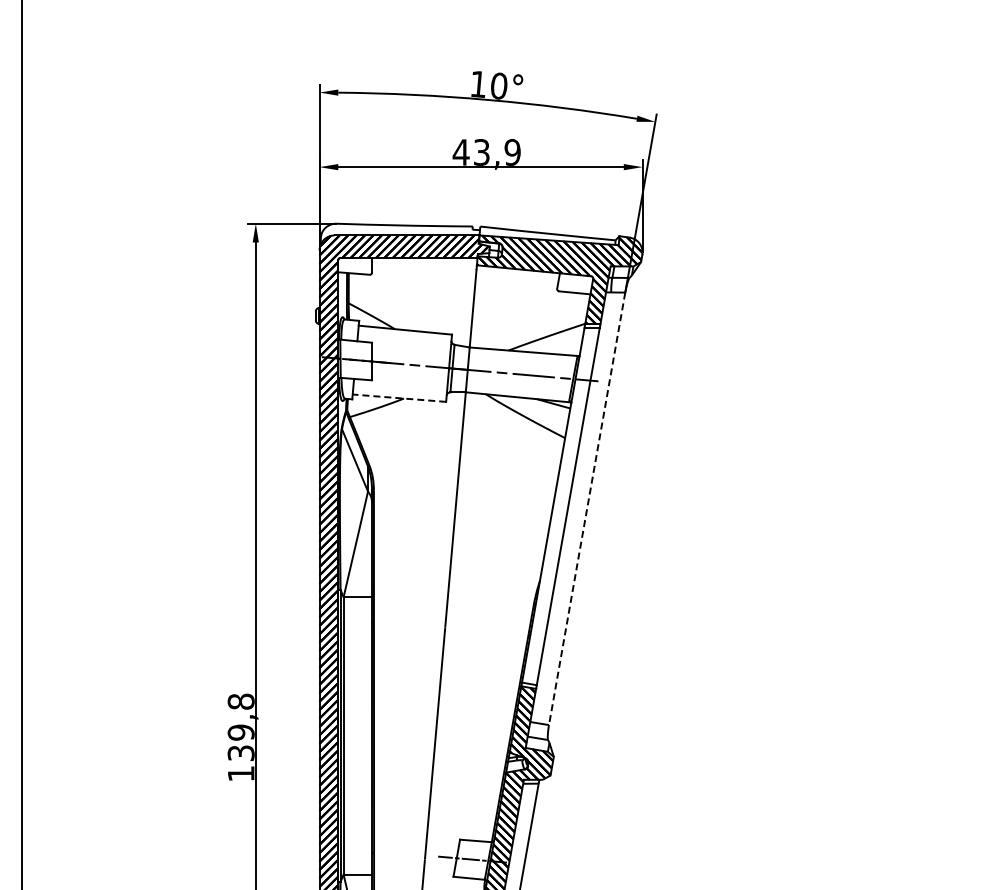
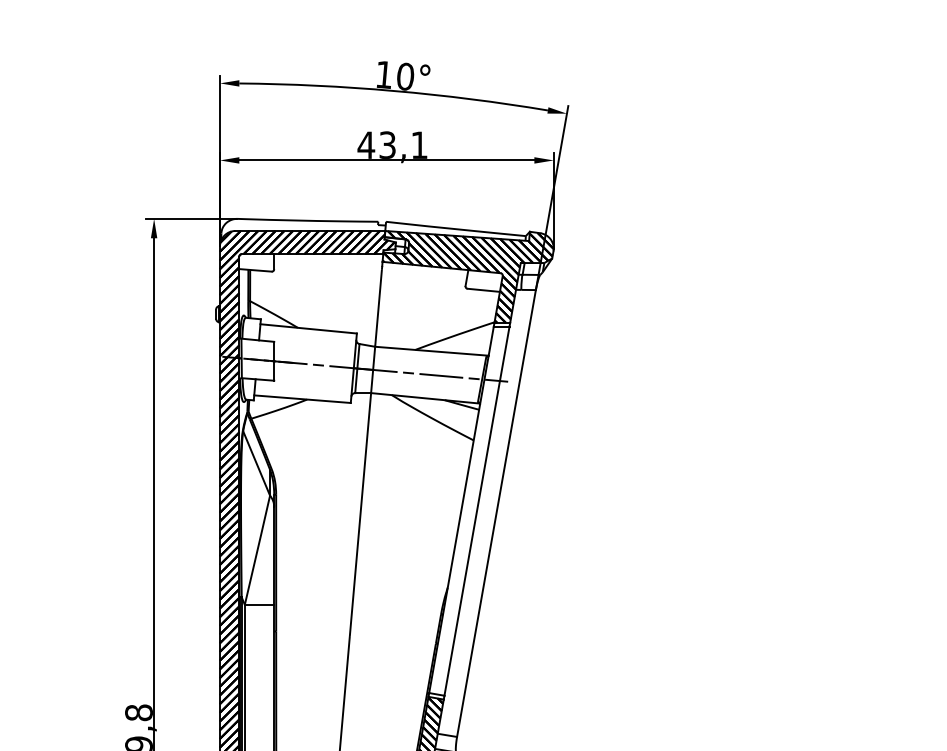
text: (512, 152) -> (419, 145), 43,9 -> 43,1
line: (399, 398) -> (302, 399), dashed -> solid
line: (587, 508) -> (496, 513), dashed -> solid

